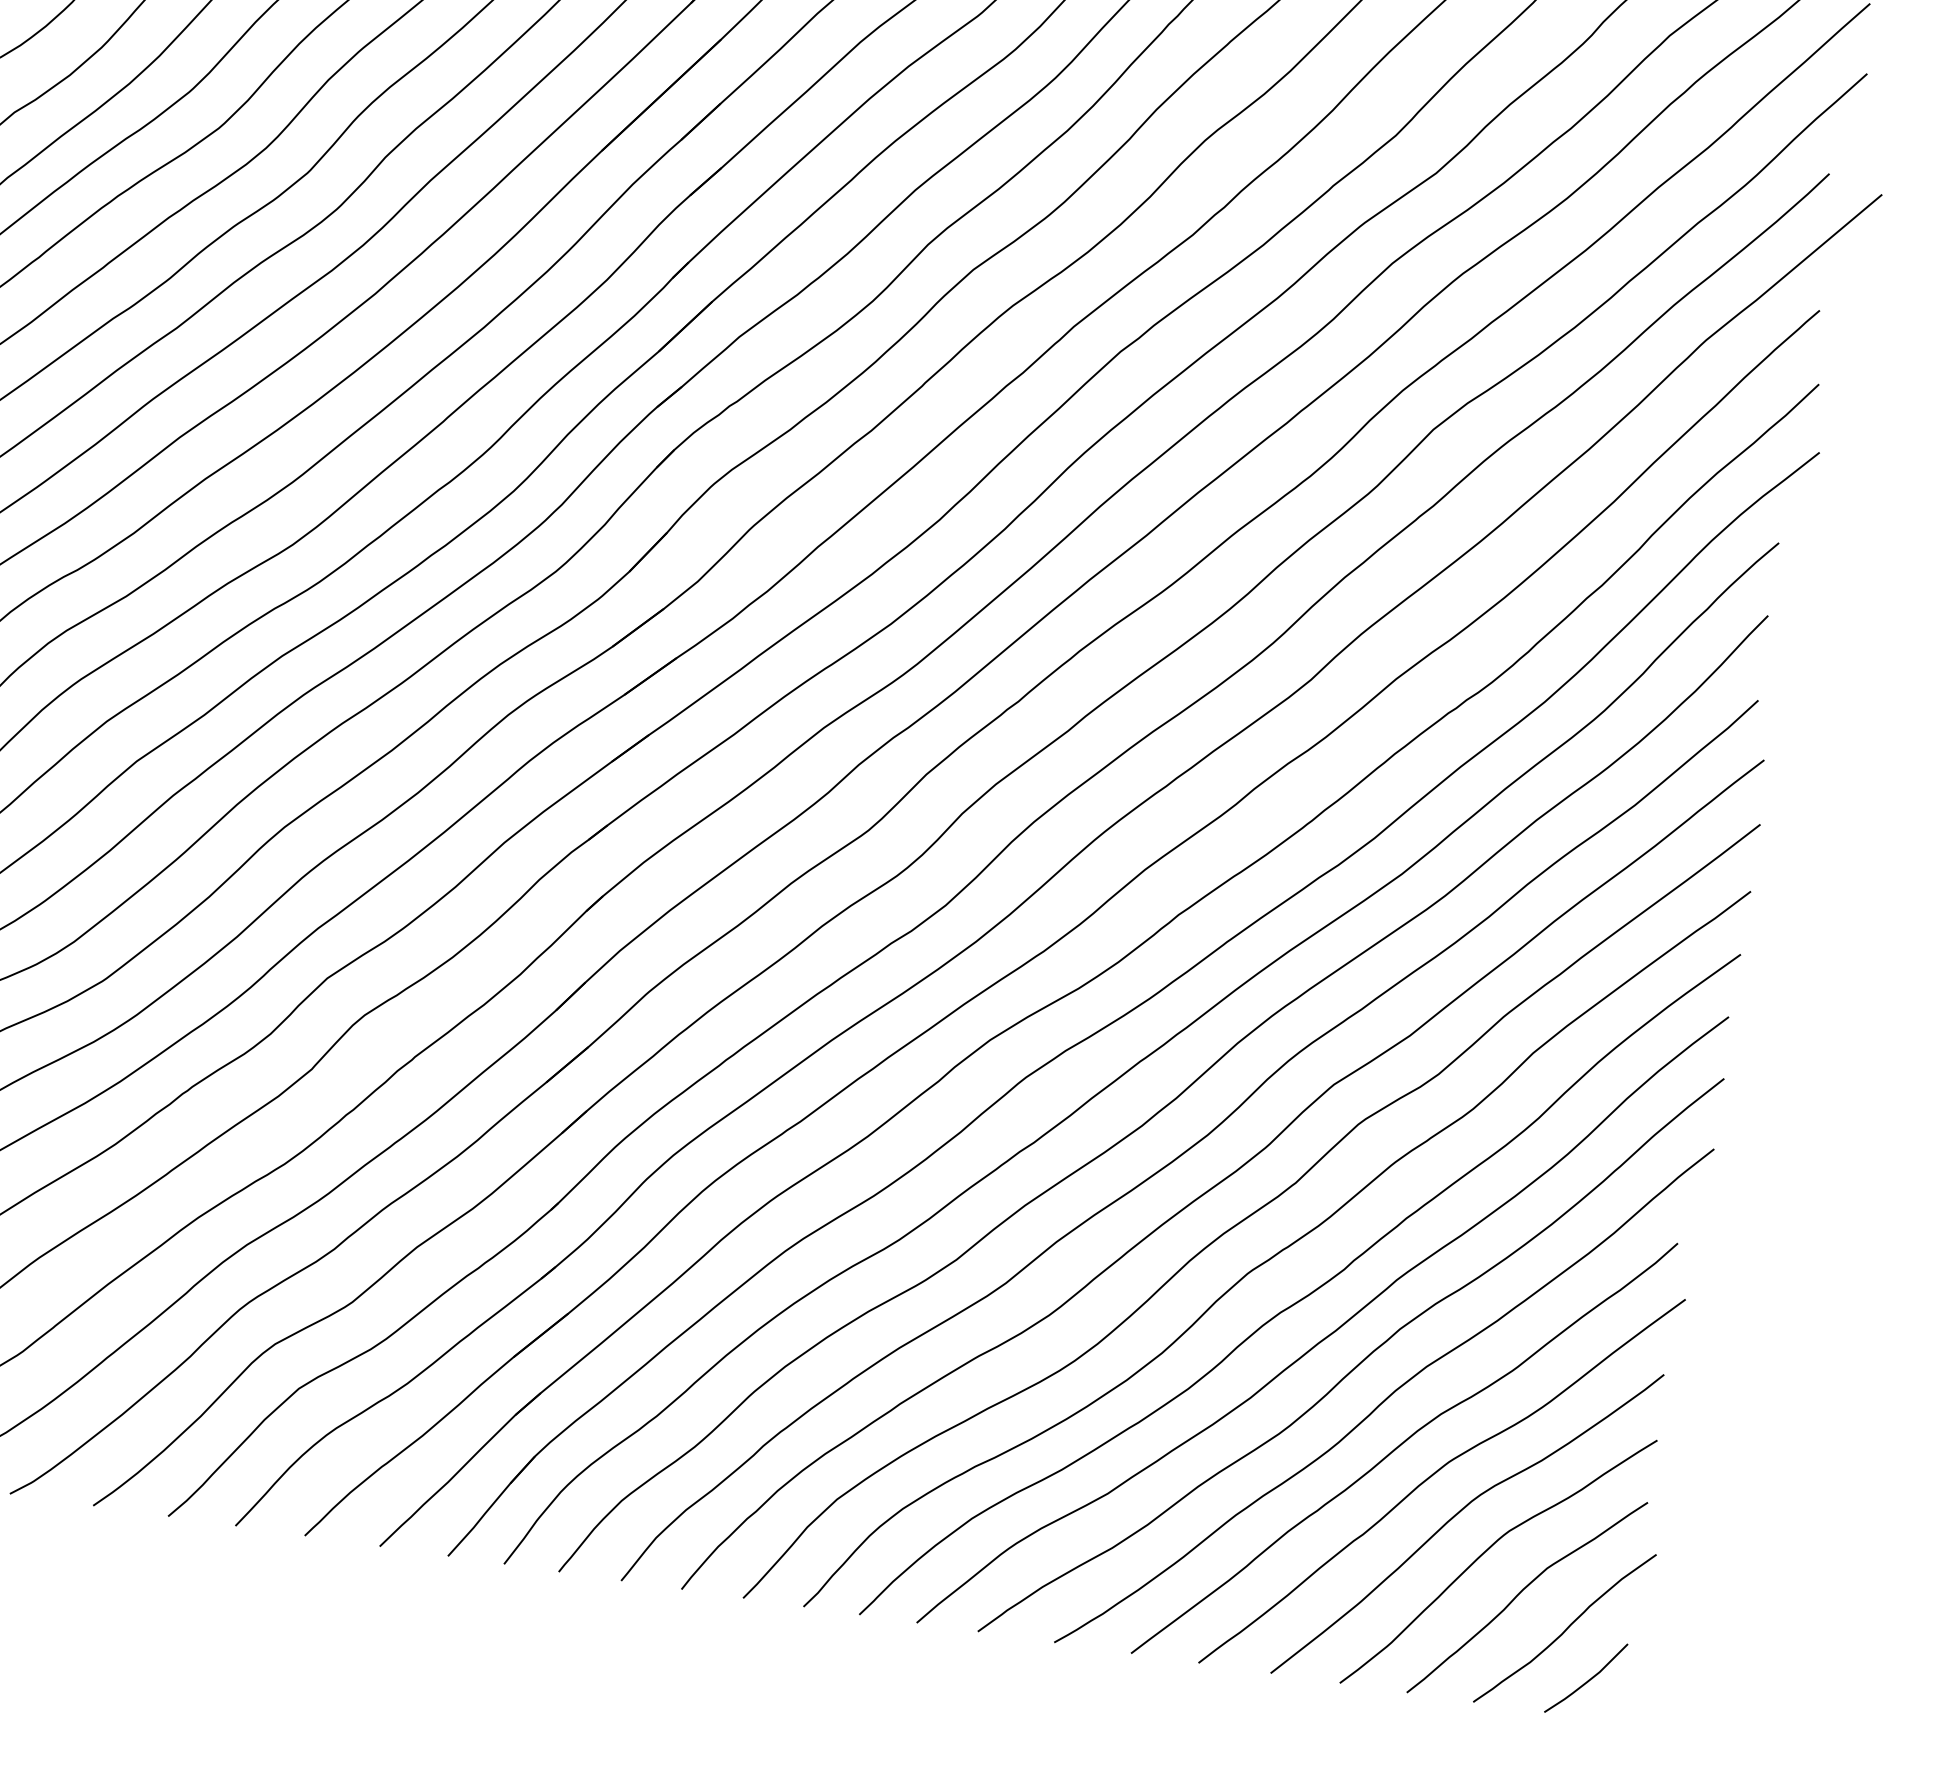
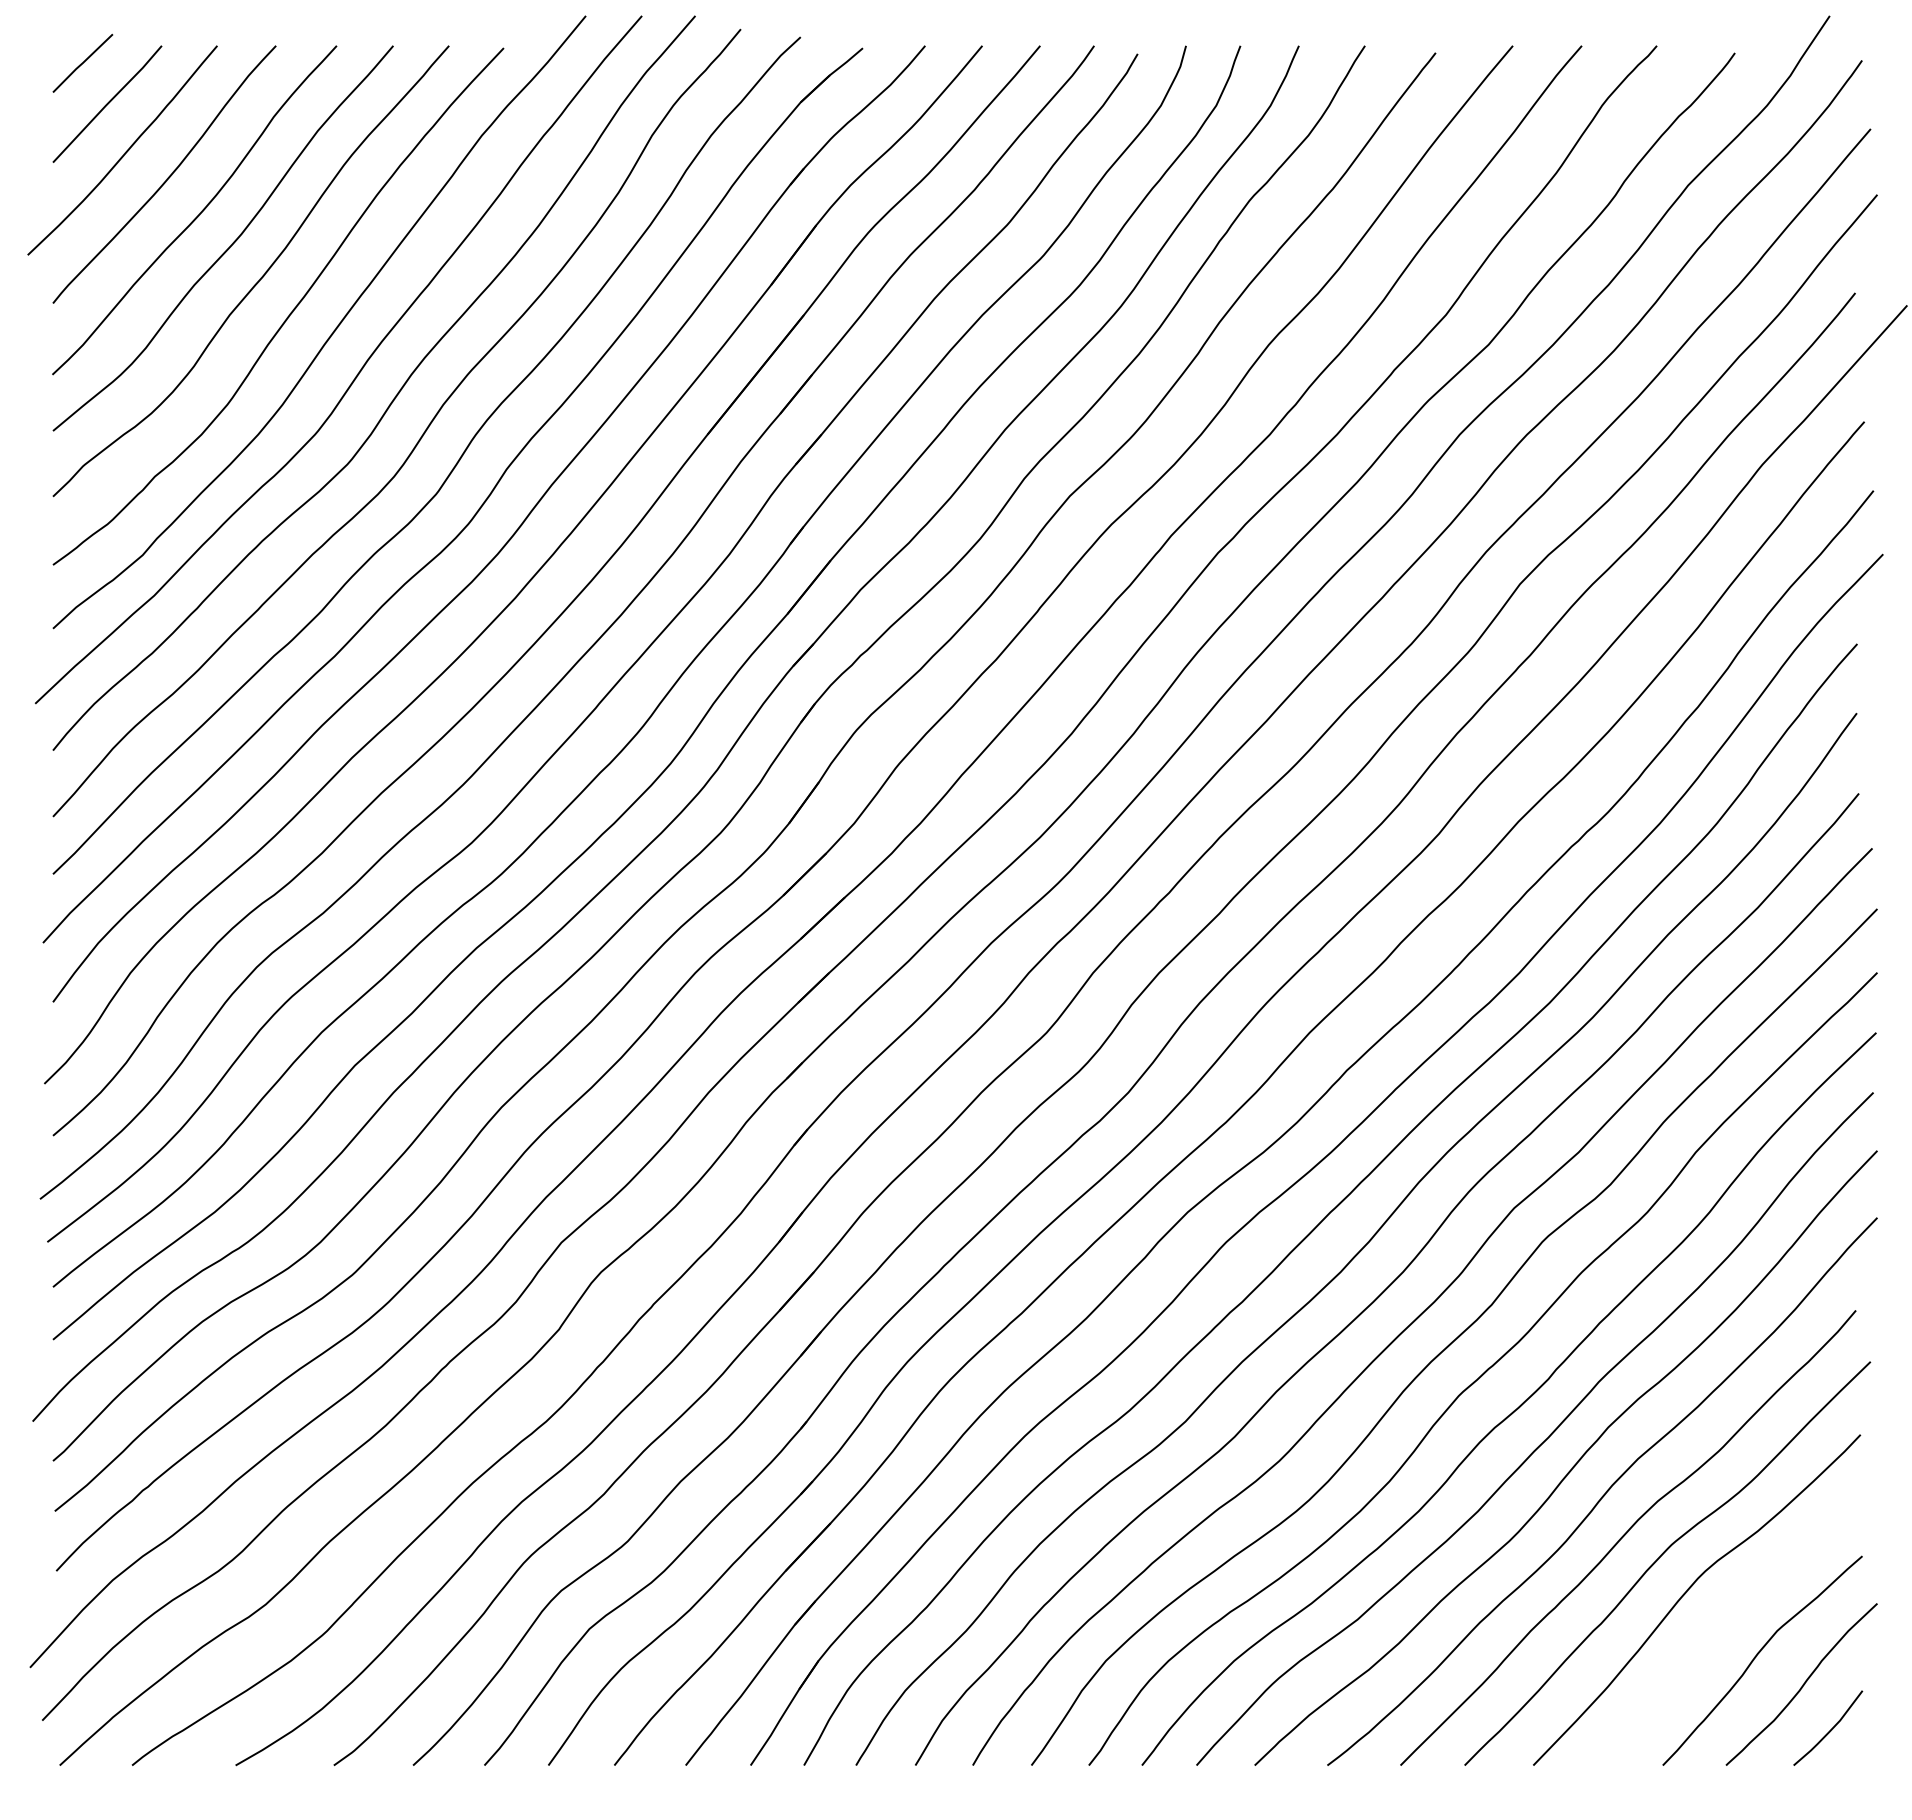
curve: (1490, 1549) -> (1721, 1620), removed

